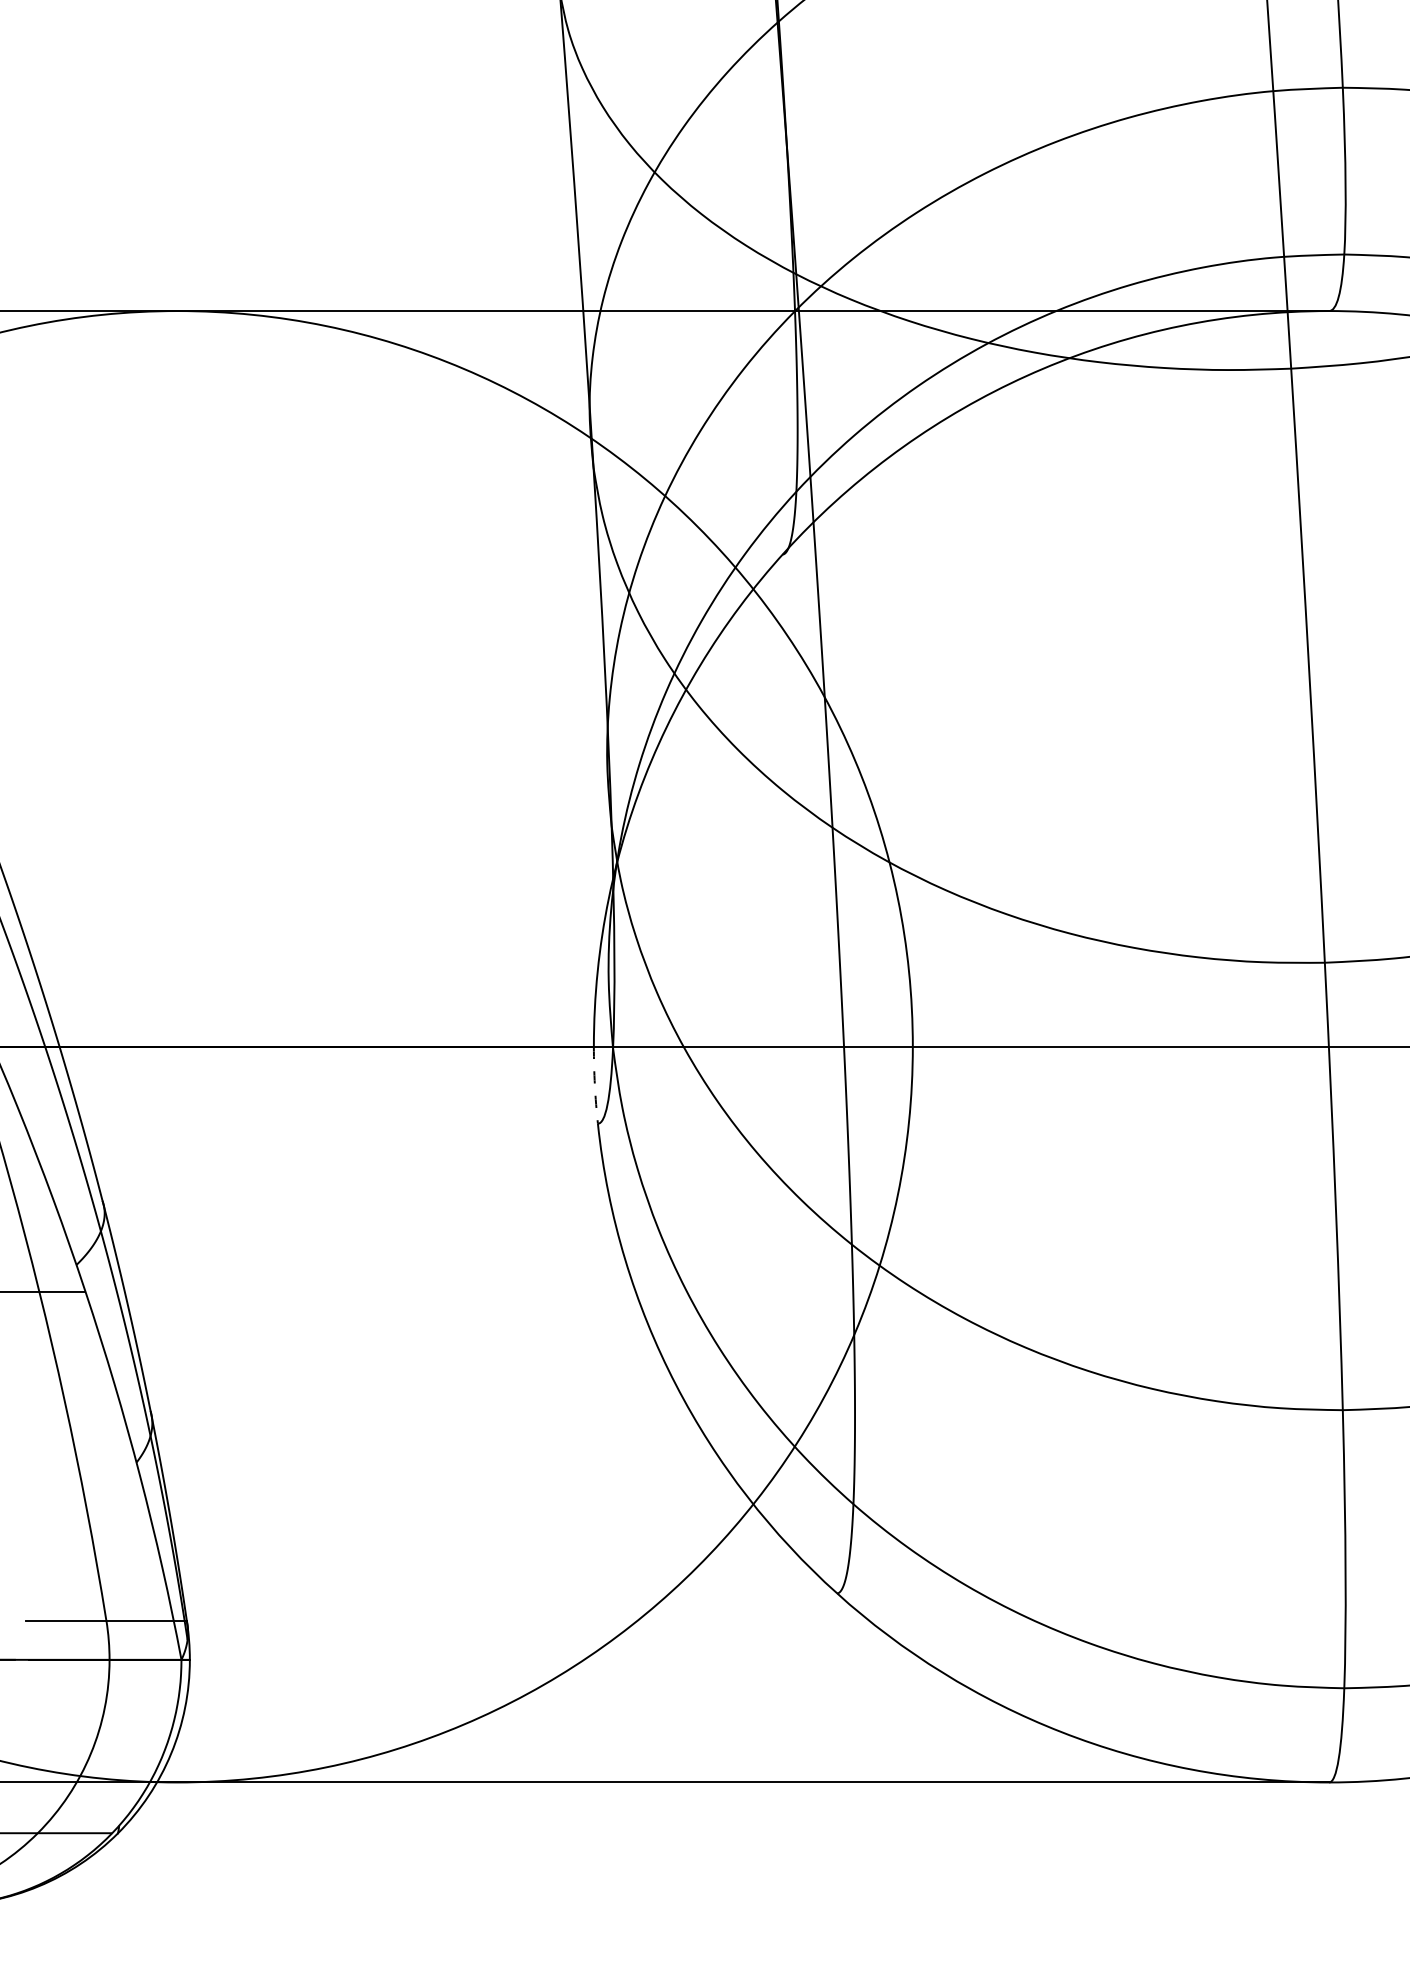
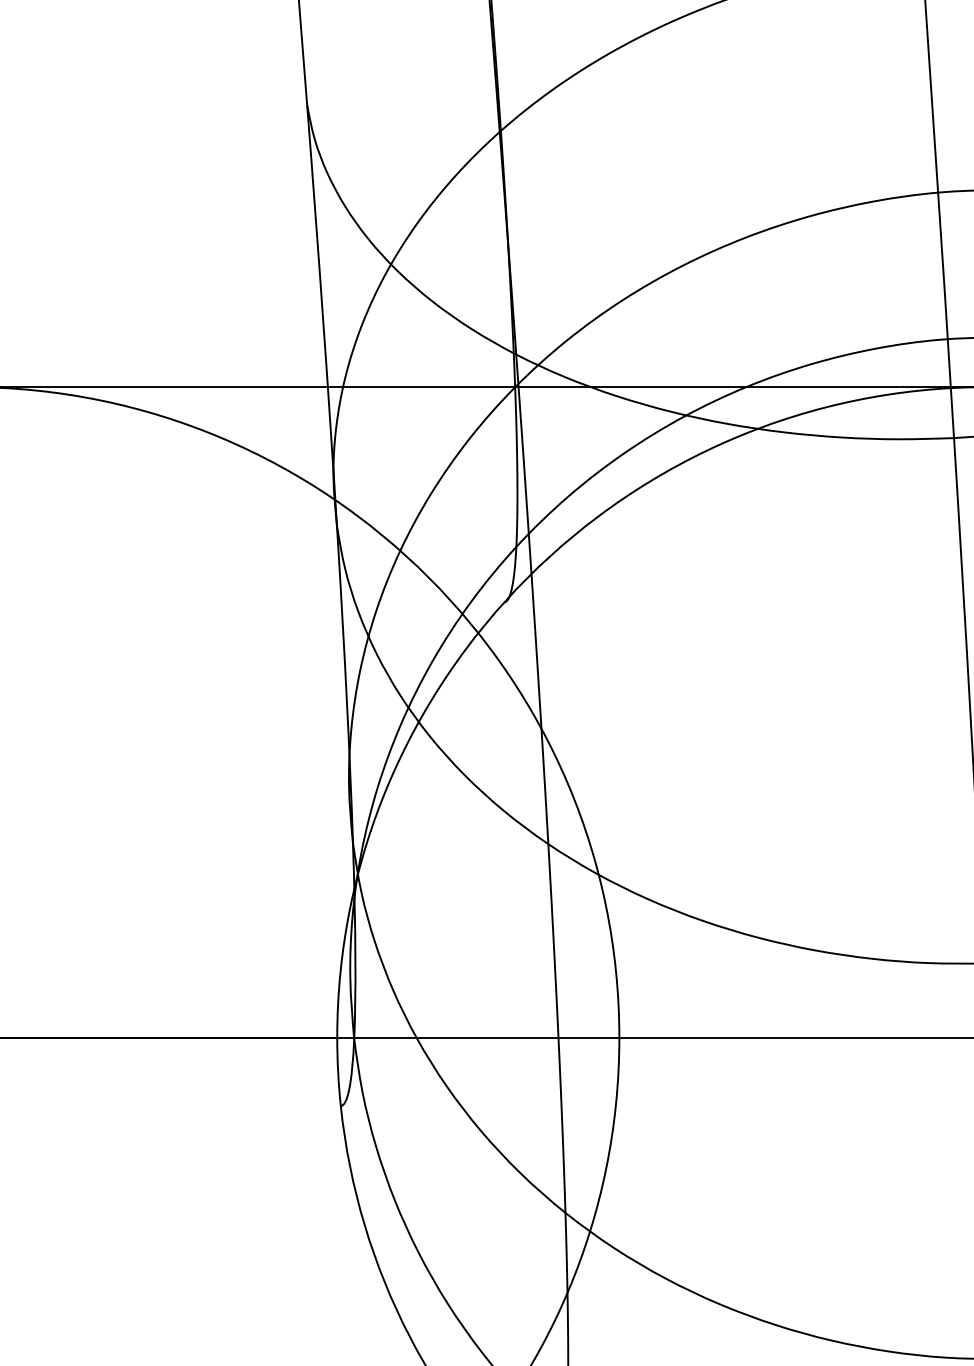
arc: (594, 1085) -> (337, 1072), dashed -> solid

